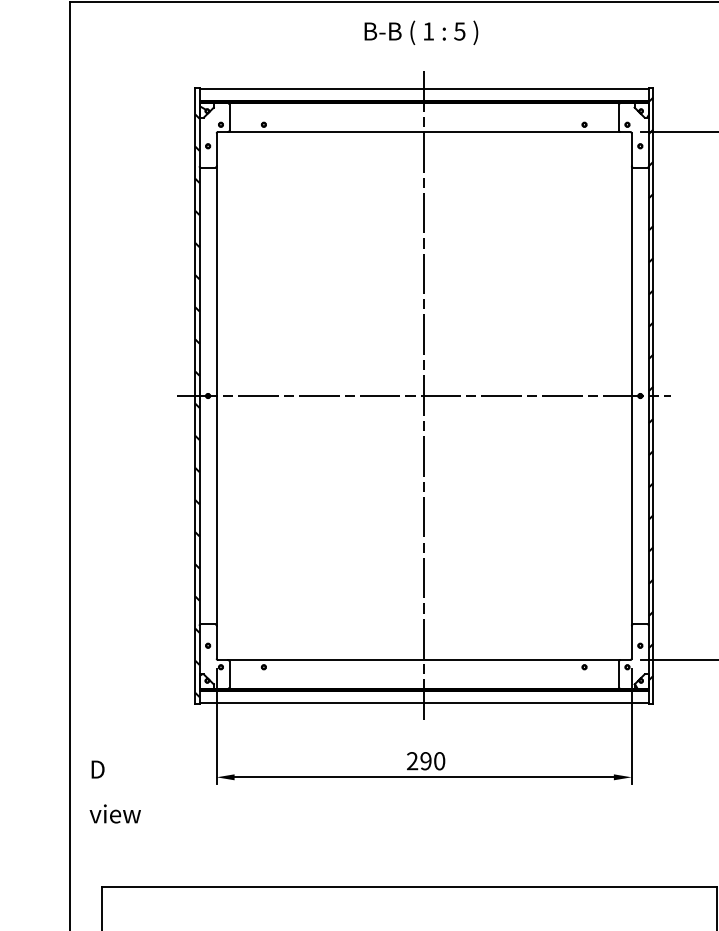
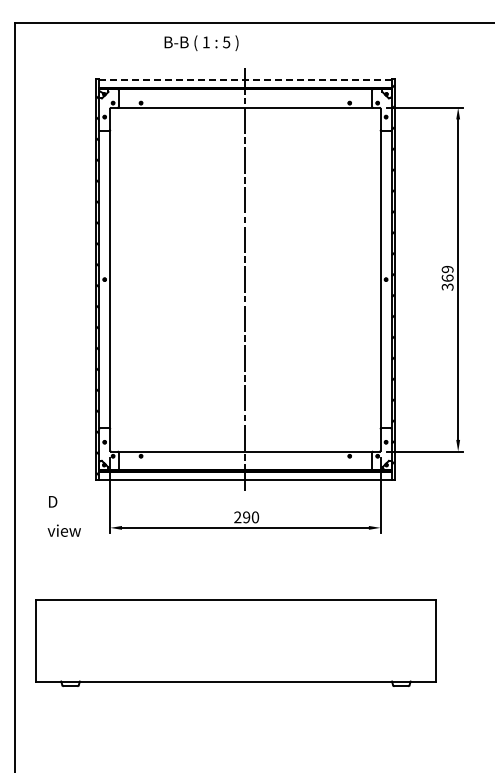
text: (421, 31) -> (201, 42), moved
line: (424, 88) -> (245, 79), solid -> dashed
line: (424, 395) -> (245, 279), removed
text: (114, 792) -> (63, 516), moved

